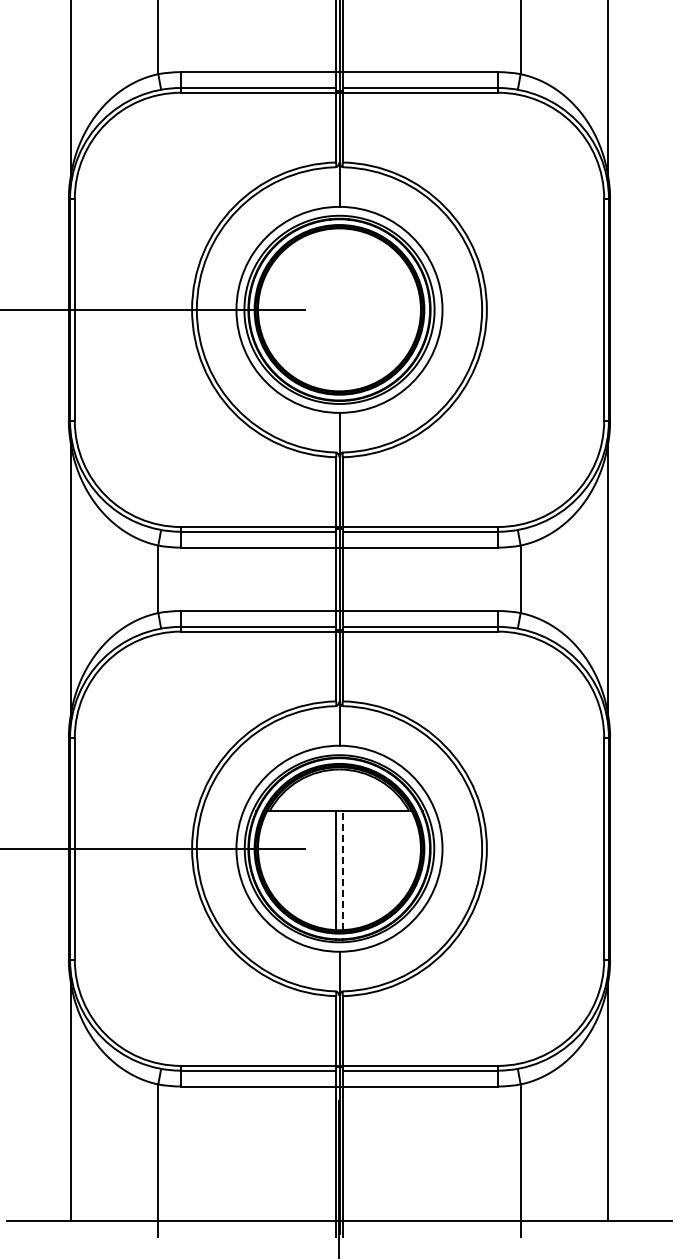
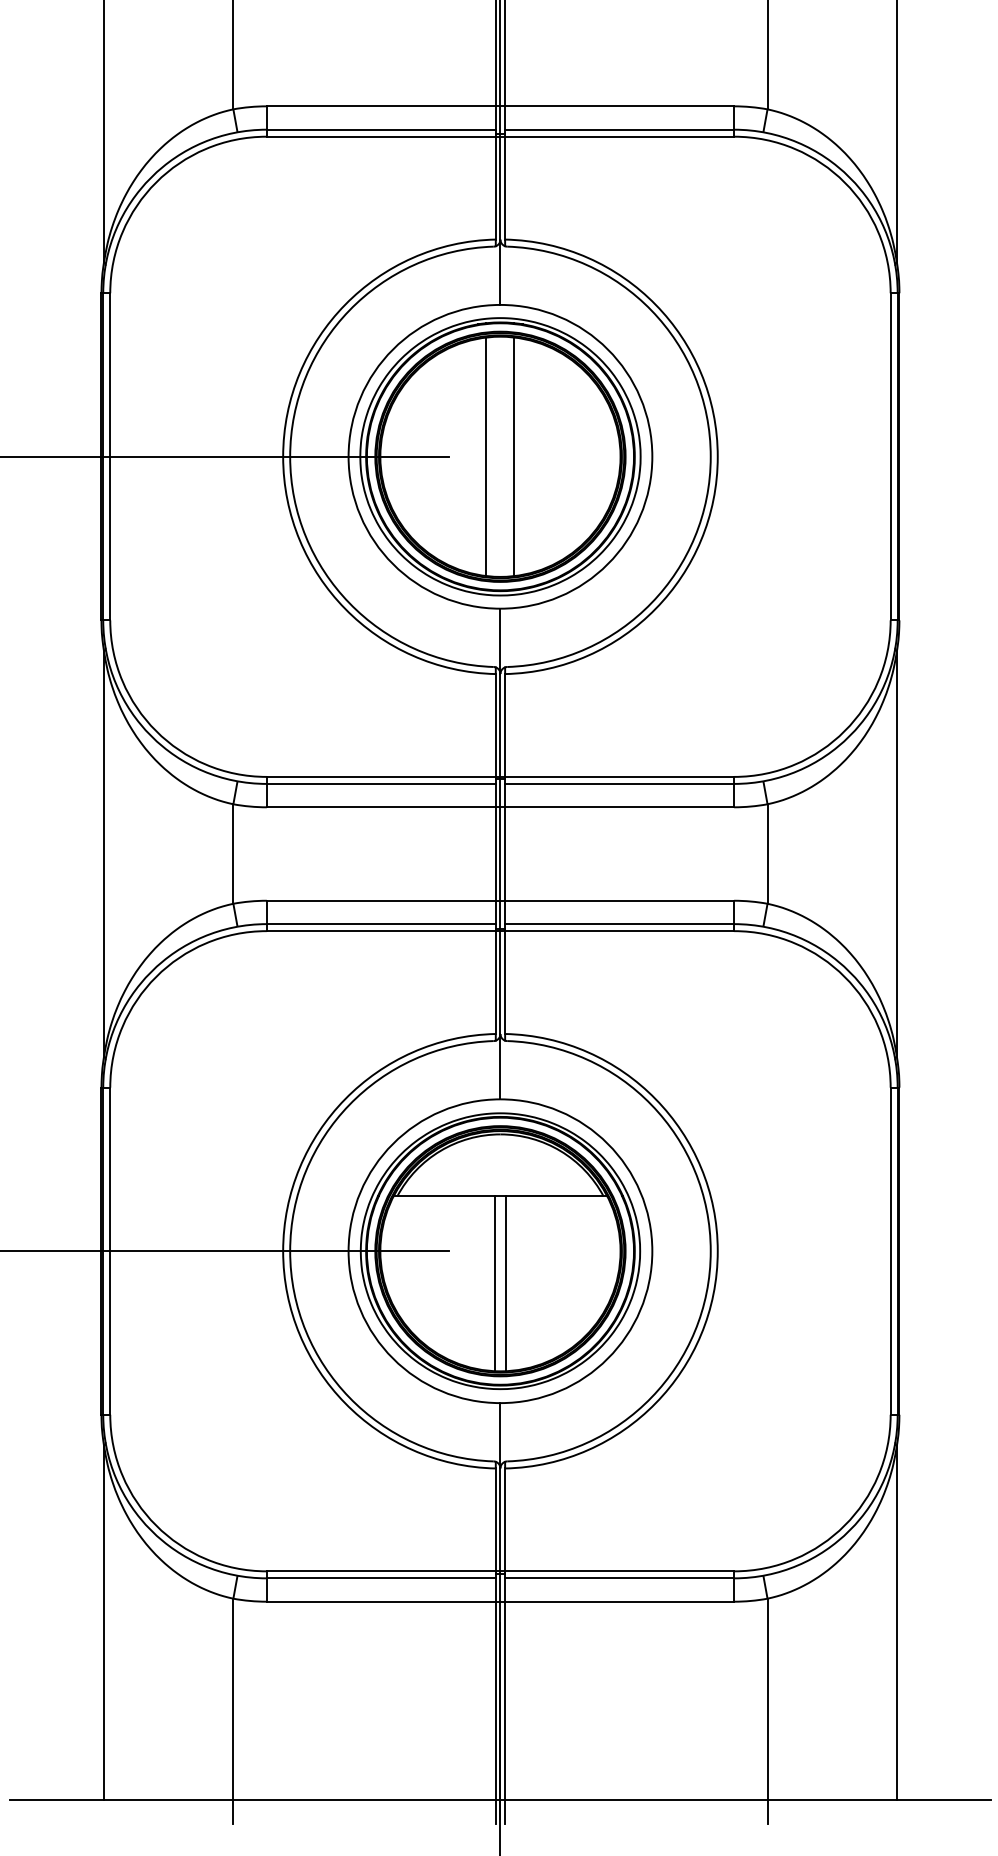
line: (329, 309) -> (485, 456), added
line: (349, 309) -> (515, 456), added
line: (343, 870) -> (506, 1283), dashed -> solid

